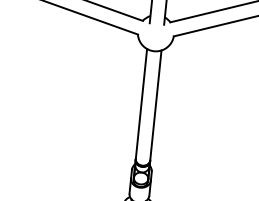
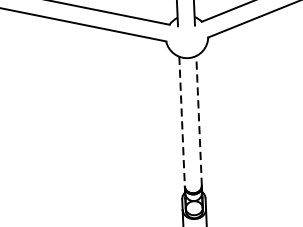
line: (141, 104) -> (182, 122), solid -> dashed
line: (155, 105) -> (198, 120), solid -> dashed

